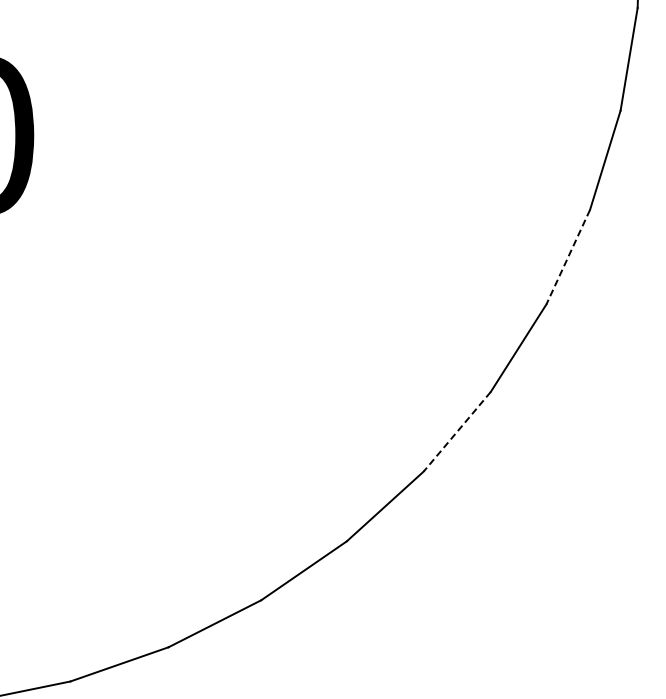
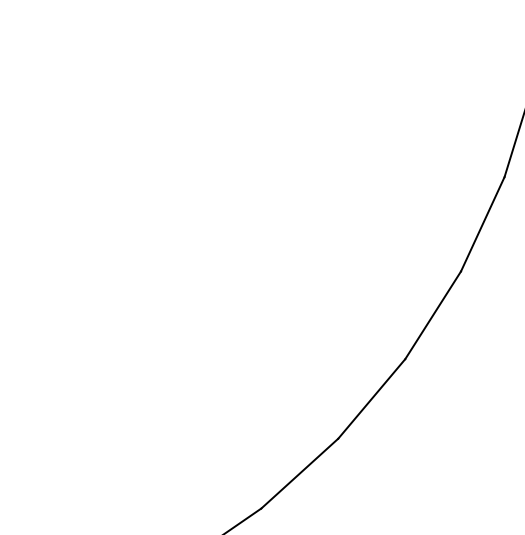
line: (568, 257) -> (483, 224), dashed -> solid
line: (457, 431) -> (372, 398), dashed -> solid

